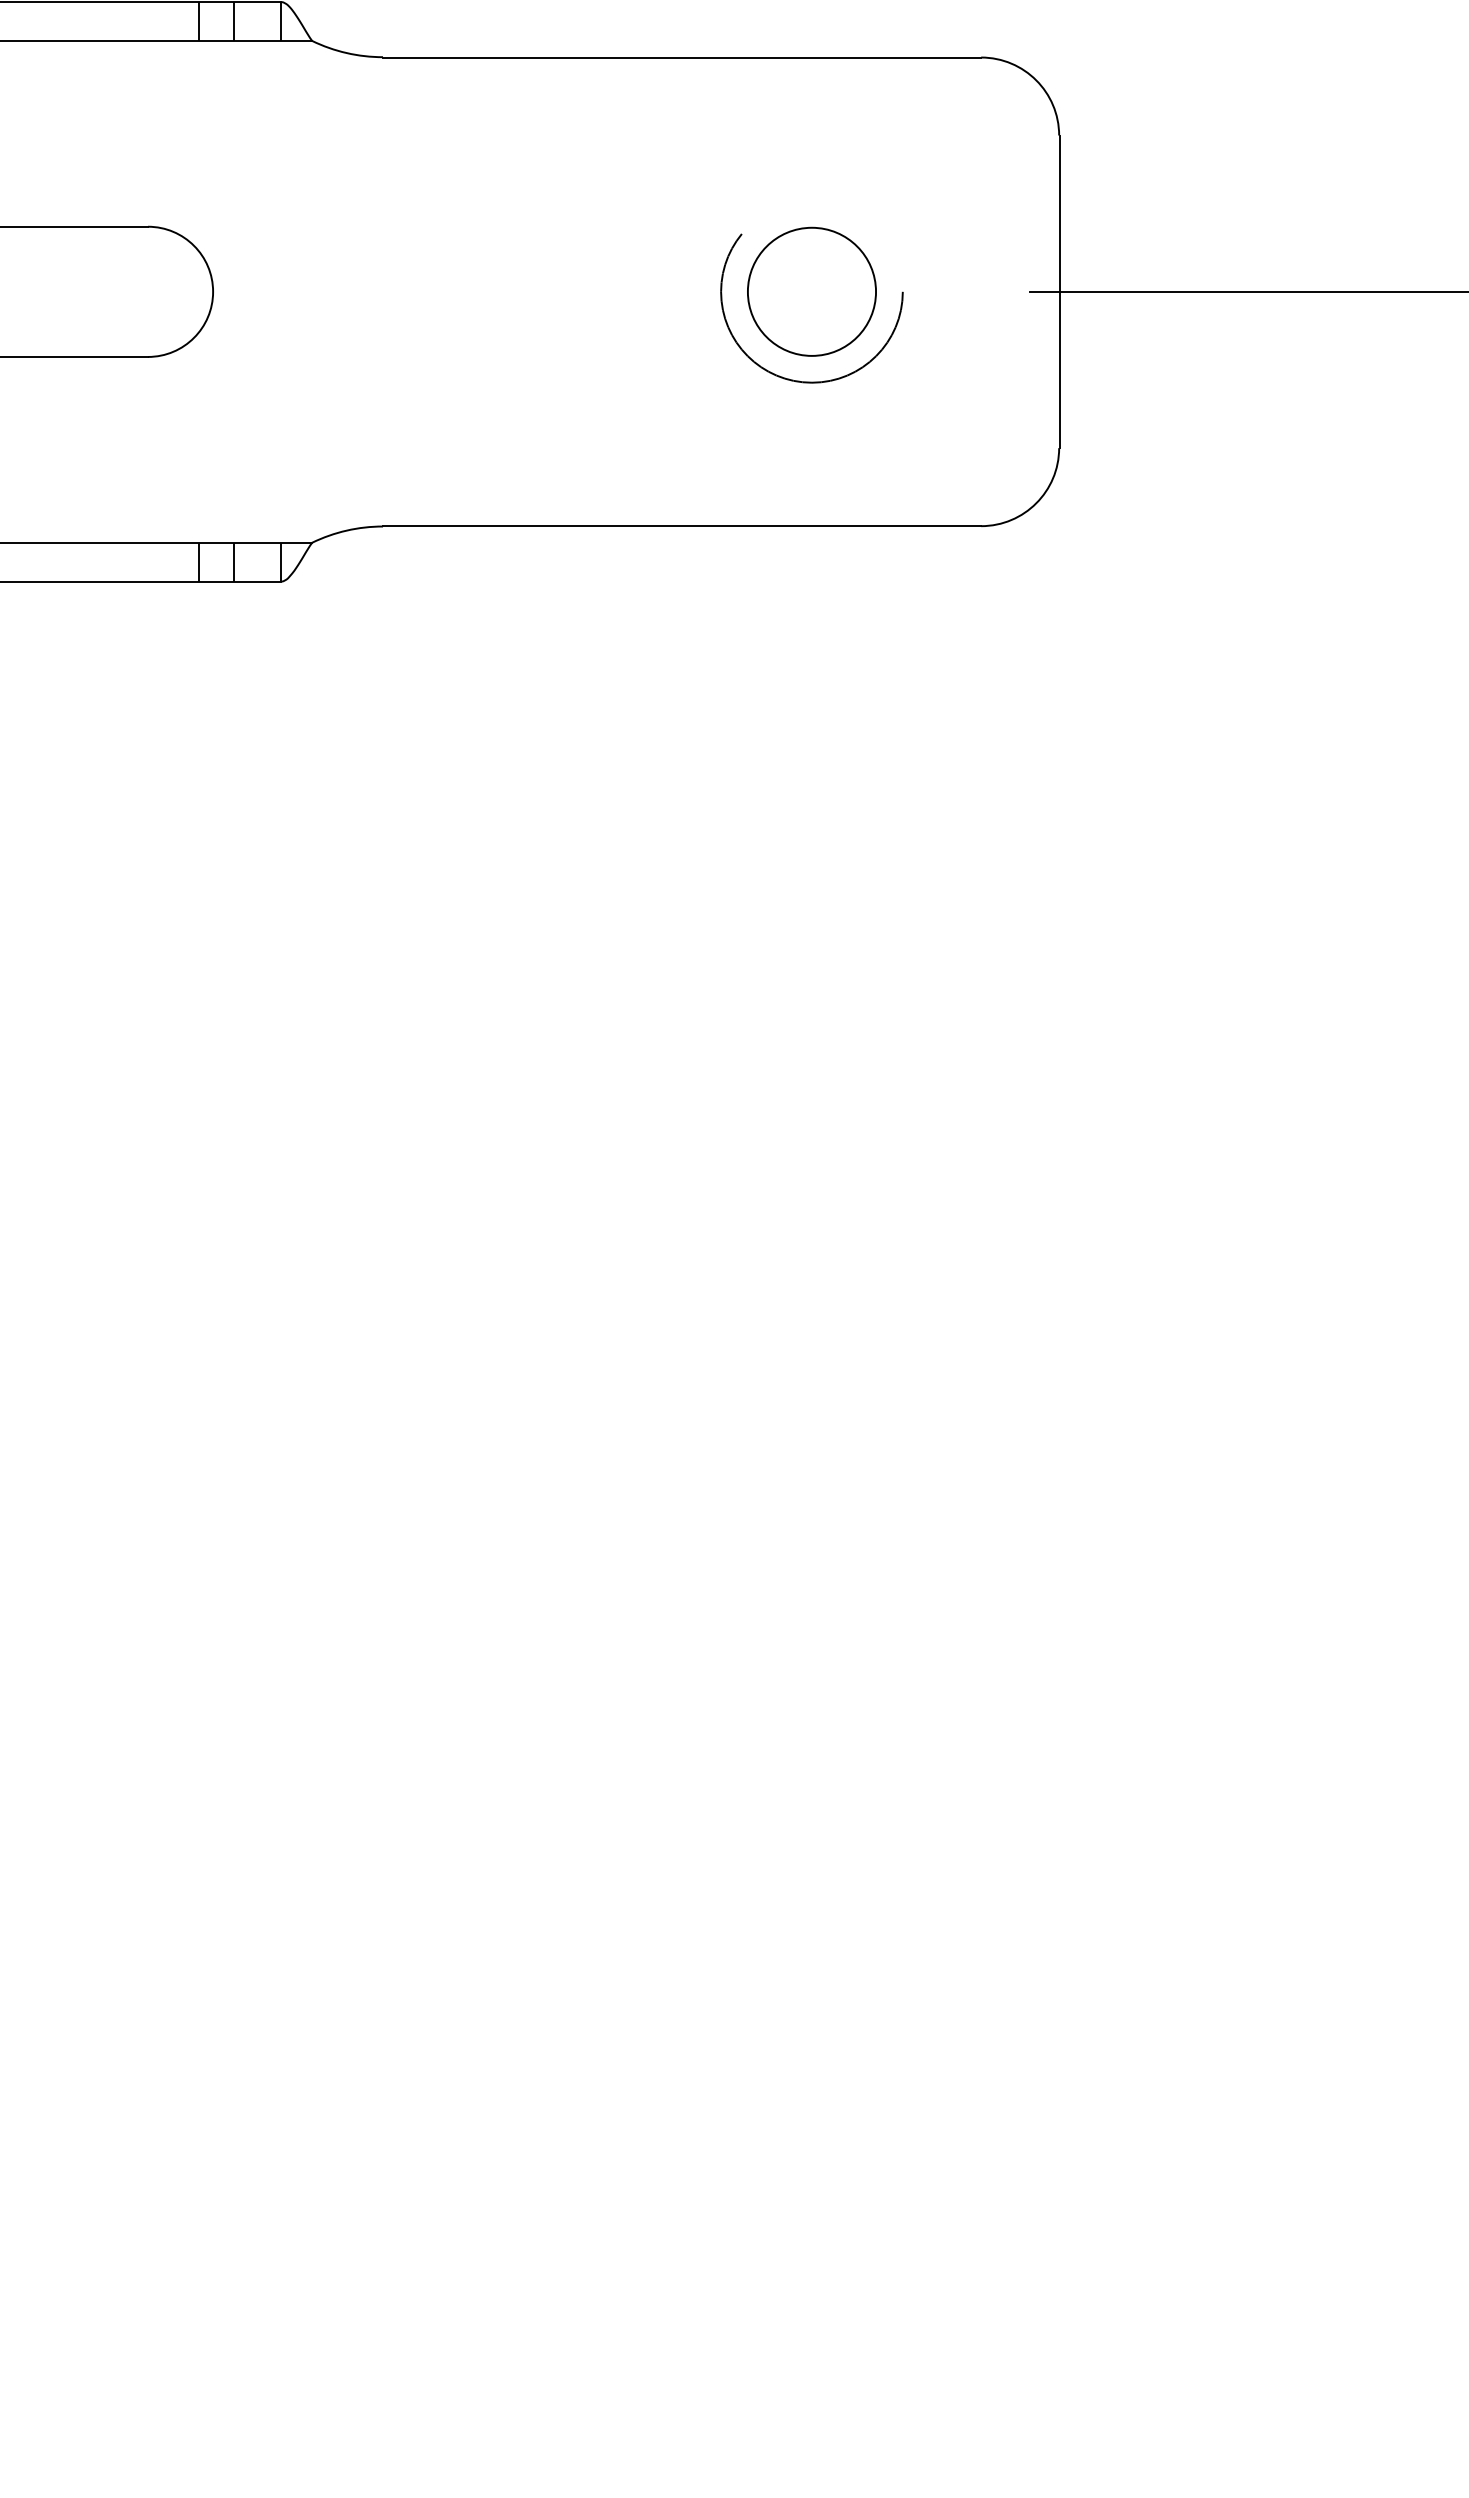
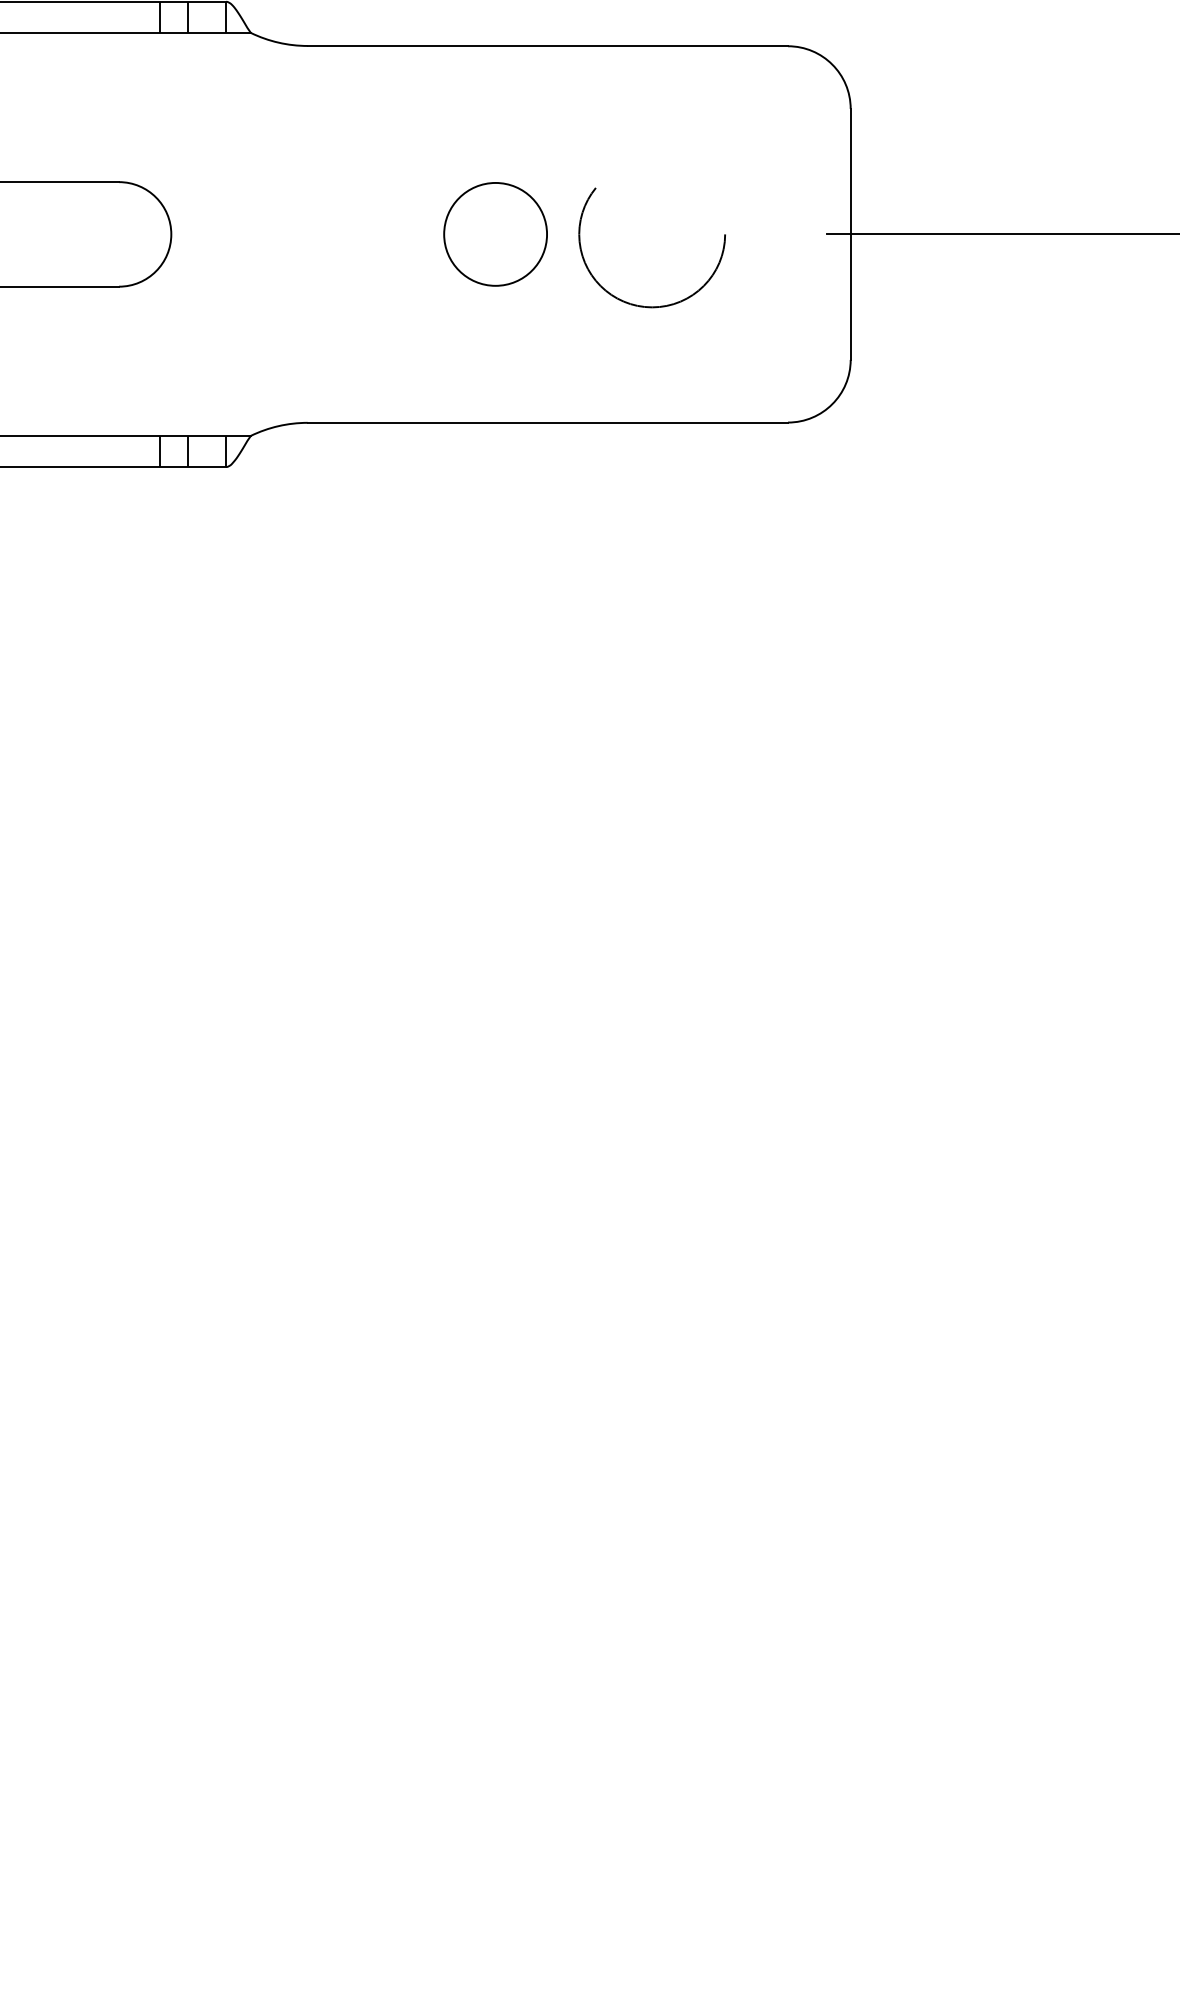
circle: (811, 291) -> (495, 234), moved

